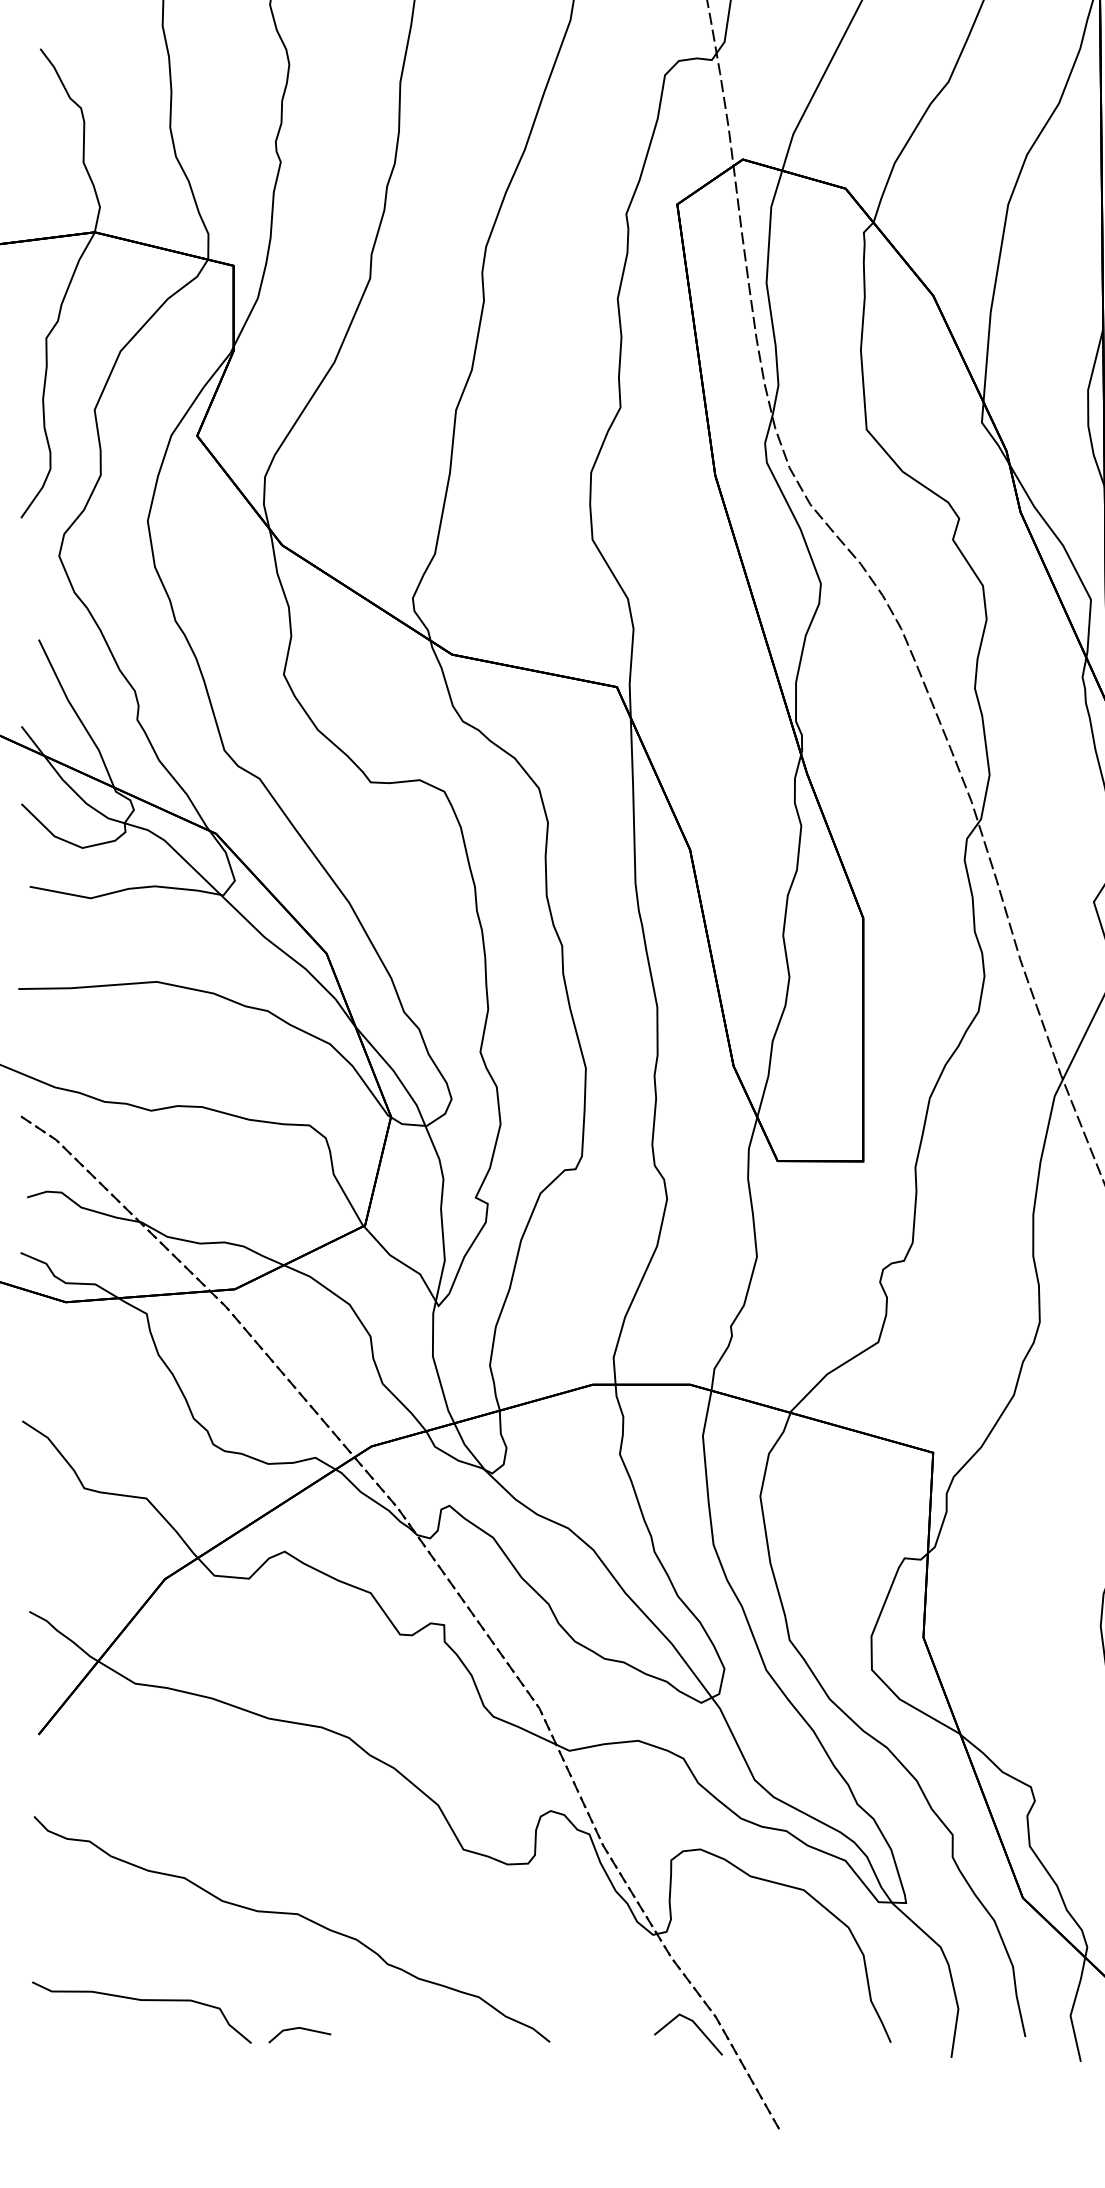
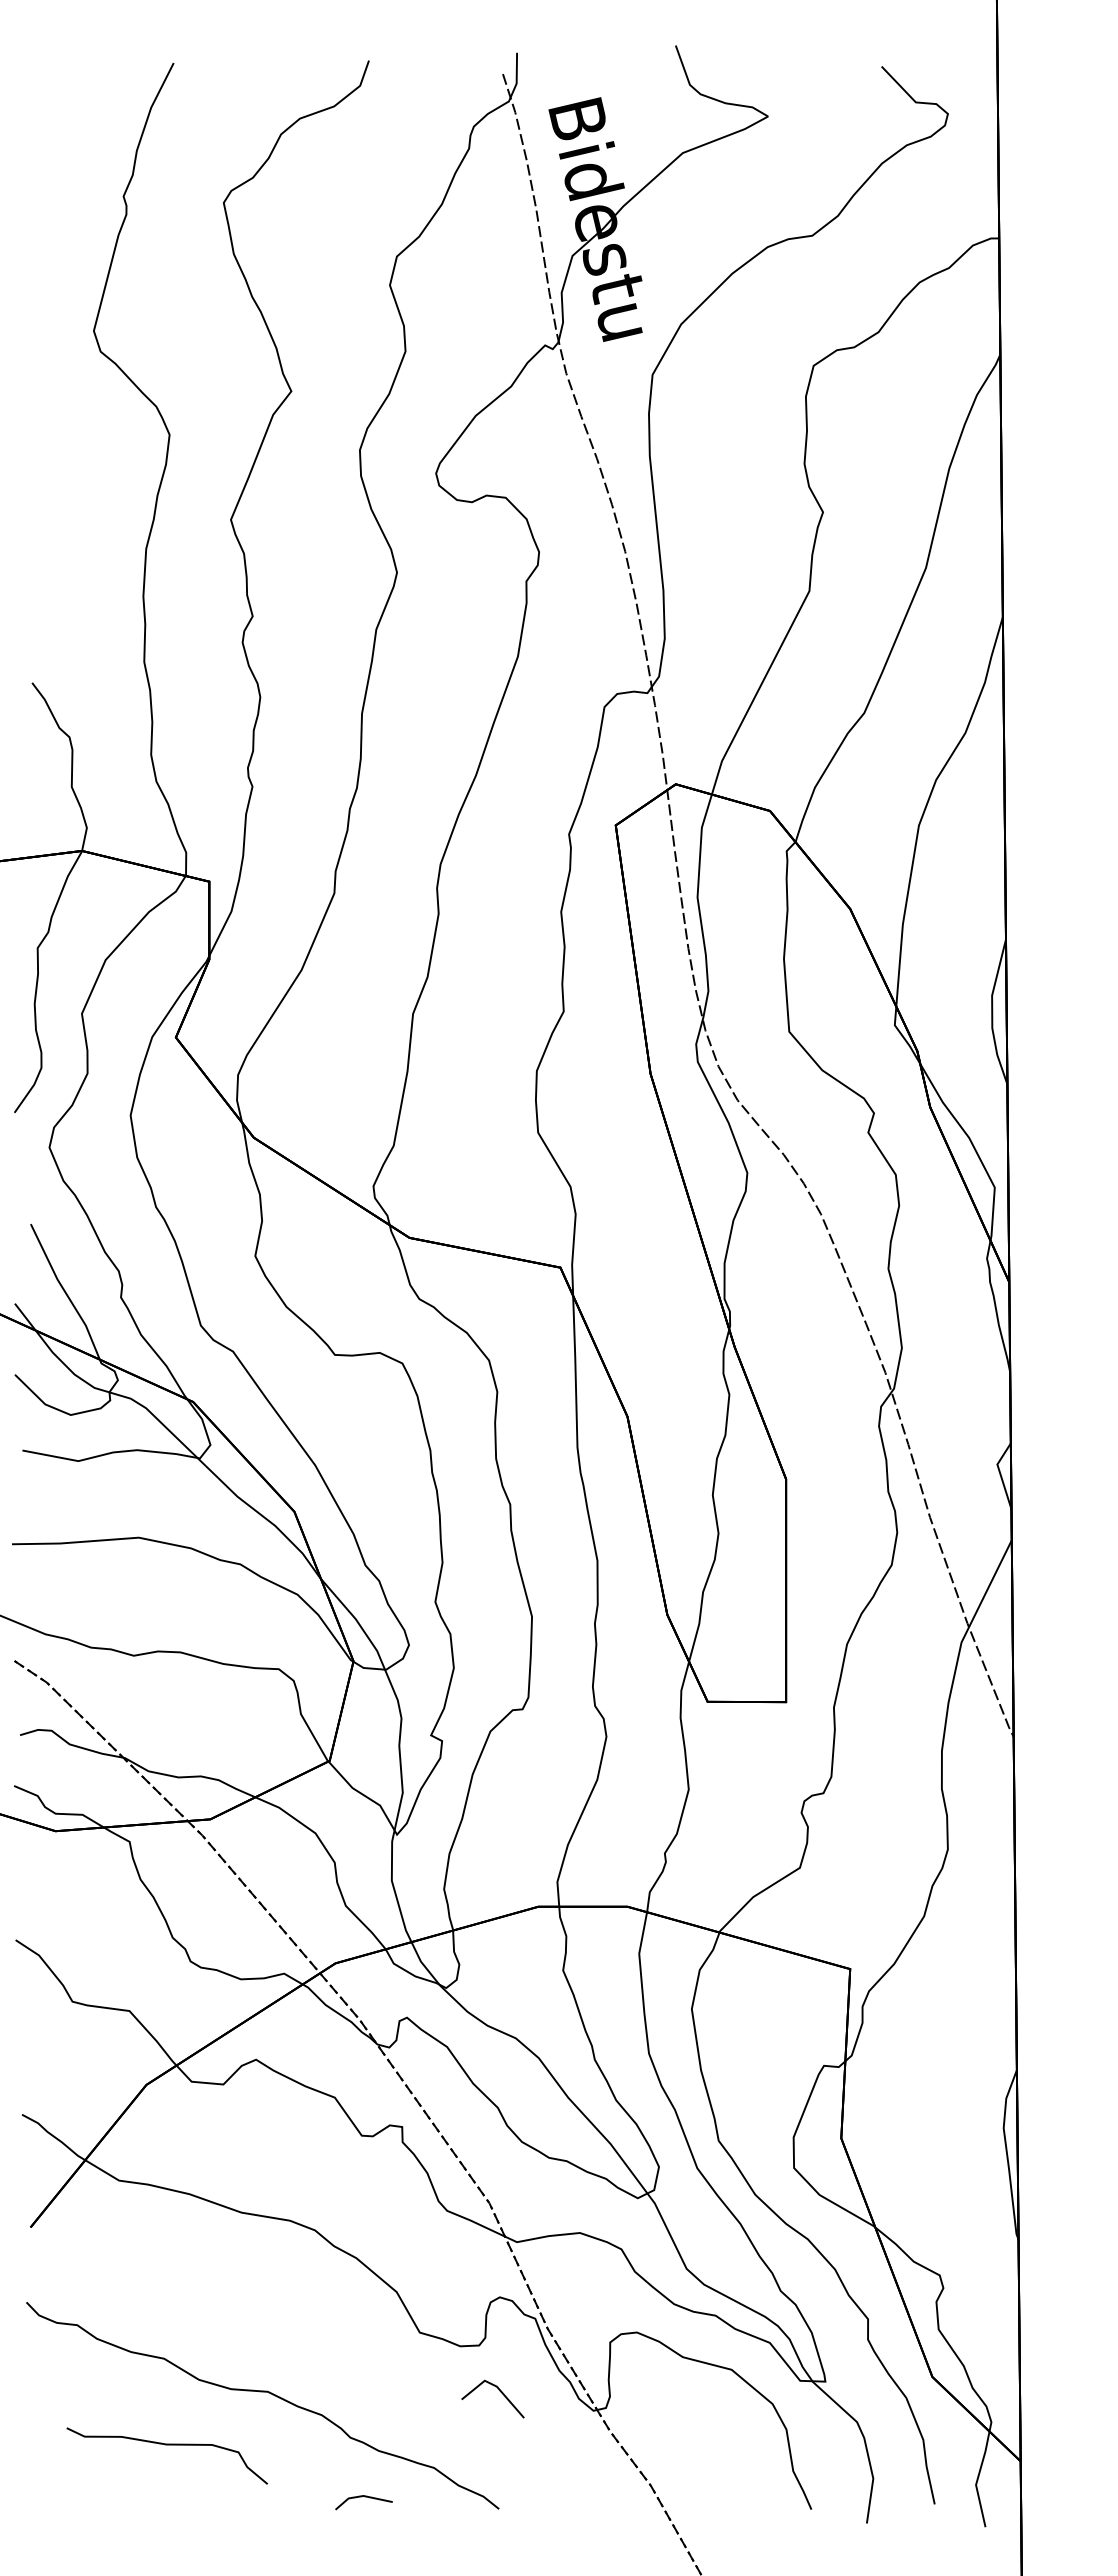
curve: (141, 2001) -> (166, 2445), moved
line: (695, 2026) -> (499, 2391), moved
line: (300, 2029) -> (364, 2497), moved

